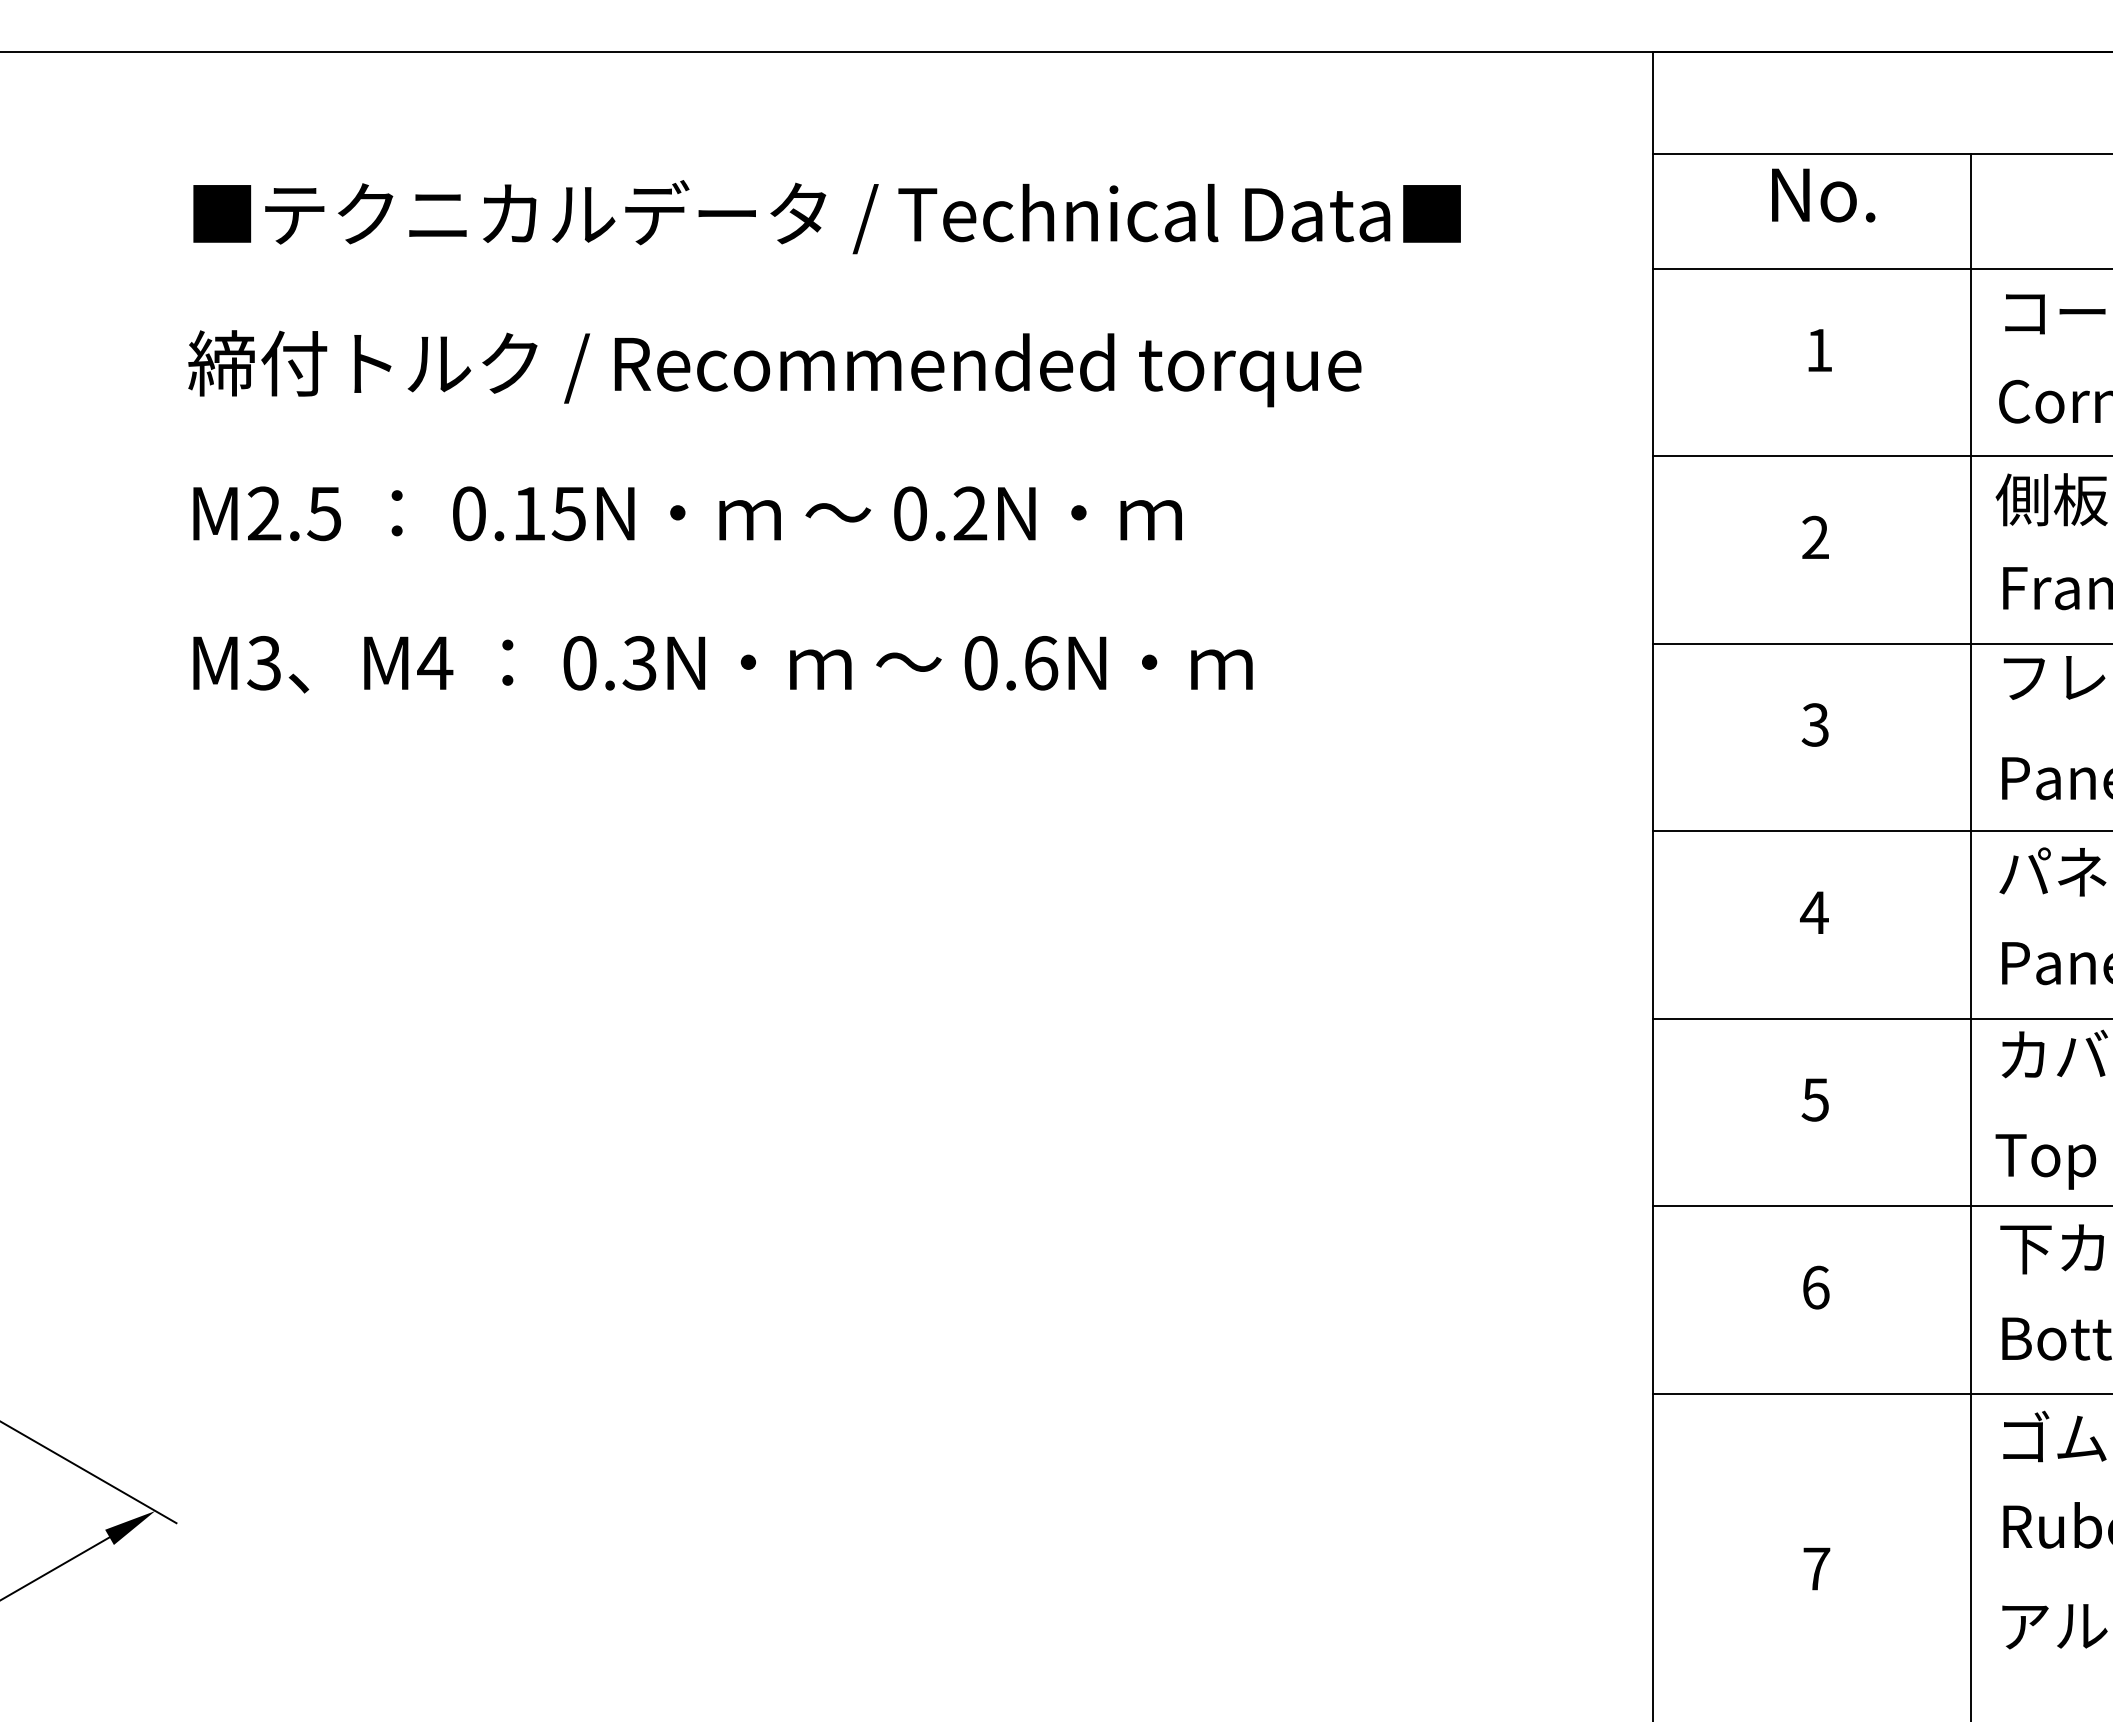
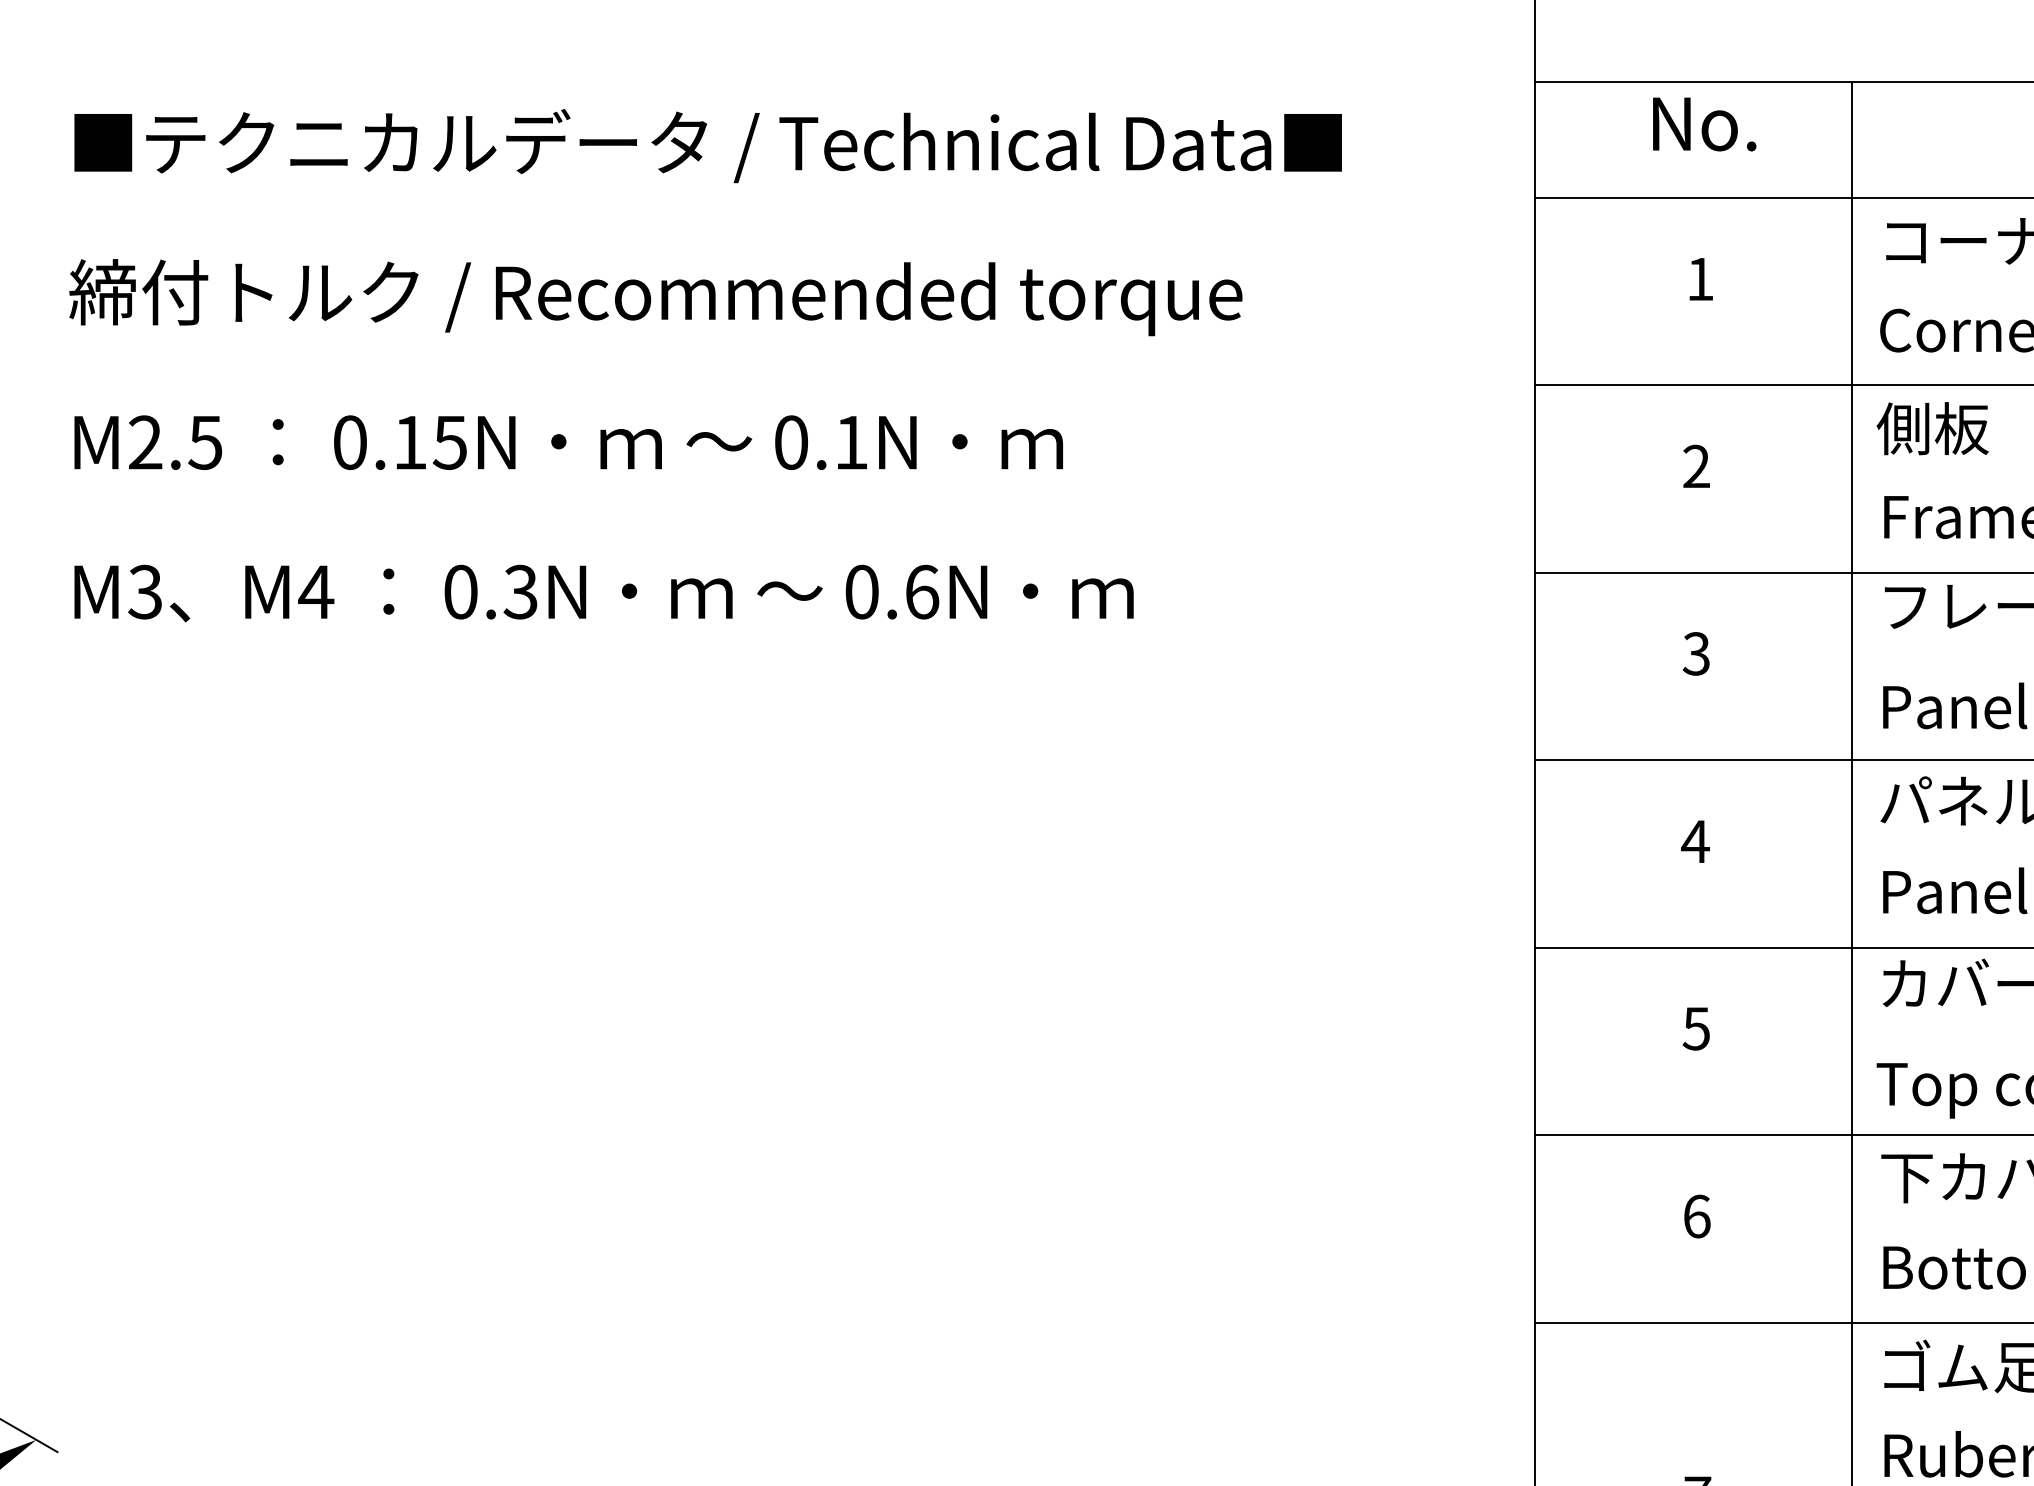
text: (970, 513) -> (851, 442), 0.2N -> 0.1N

